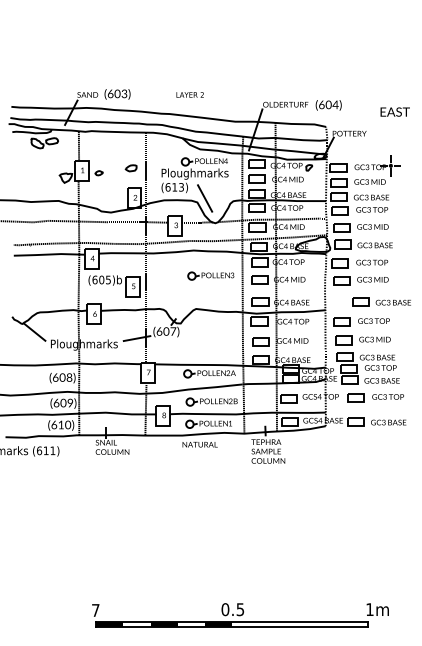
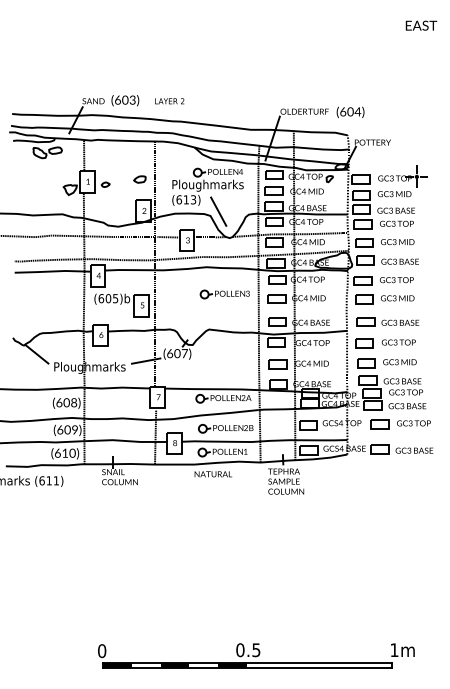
text: (189, 94) -> (169, 100), moved
text: (394, 111) -> (420, 25), moved
part: (381, 301) -> (387, 321), moved
text: (95, 610) -> (101, 651), 7 -> 0

